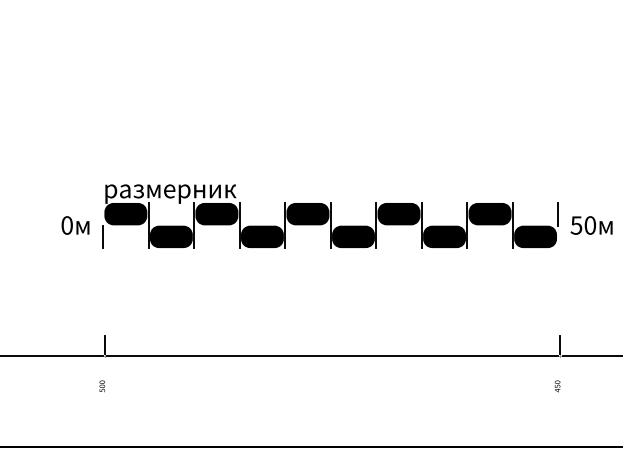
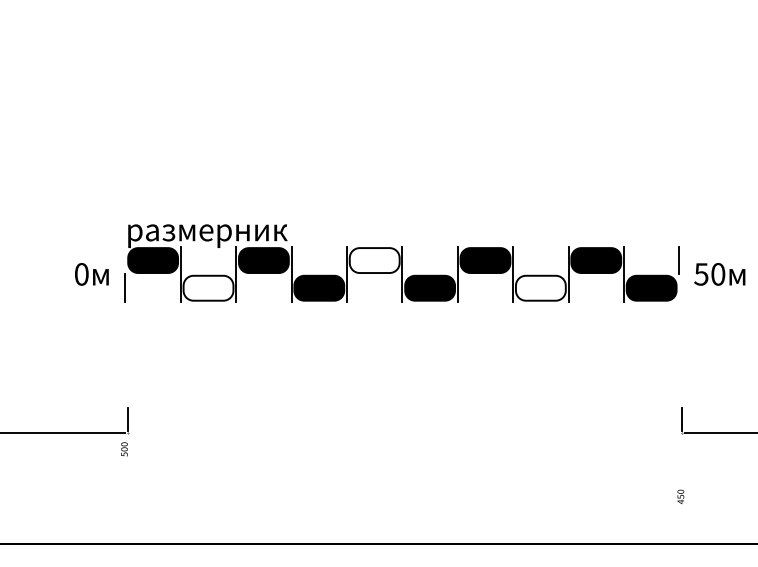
fill: (307, 213) -> (374, 259), removed
fill: (170, 236) -> (207, 287), removed
fill: (444, 236) -> (540, 287), removed
line: (332, 356) -> (404, 433), removed
text: (102, 386) -> (124, 449), moved
text: (557, 386) -> (680, 497), moved

